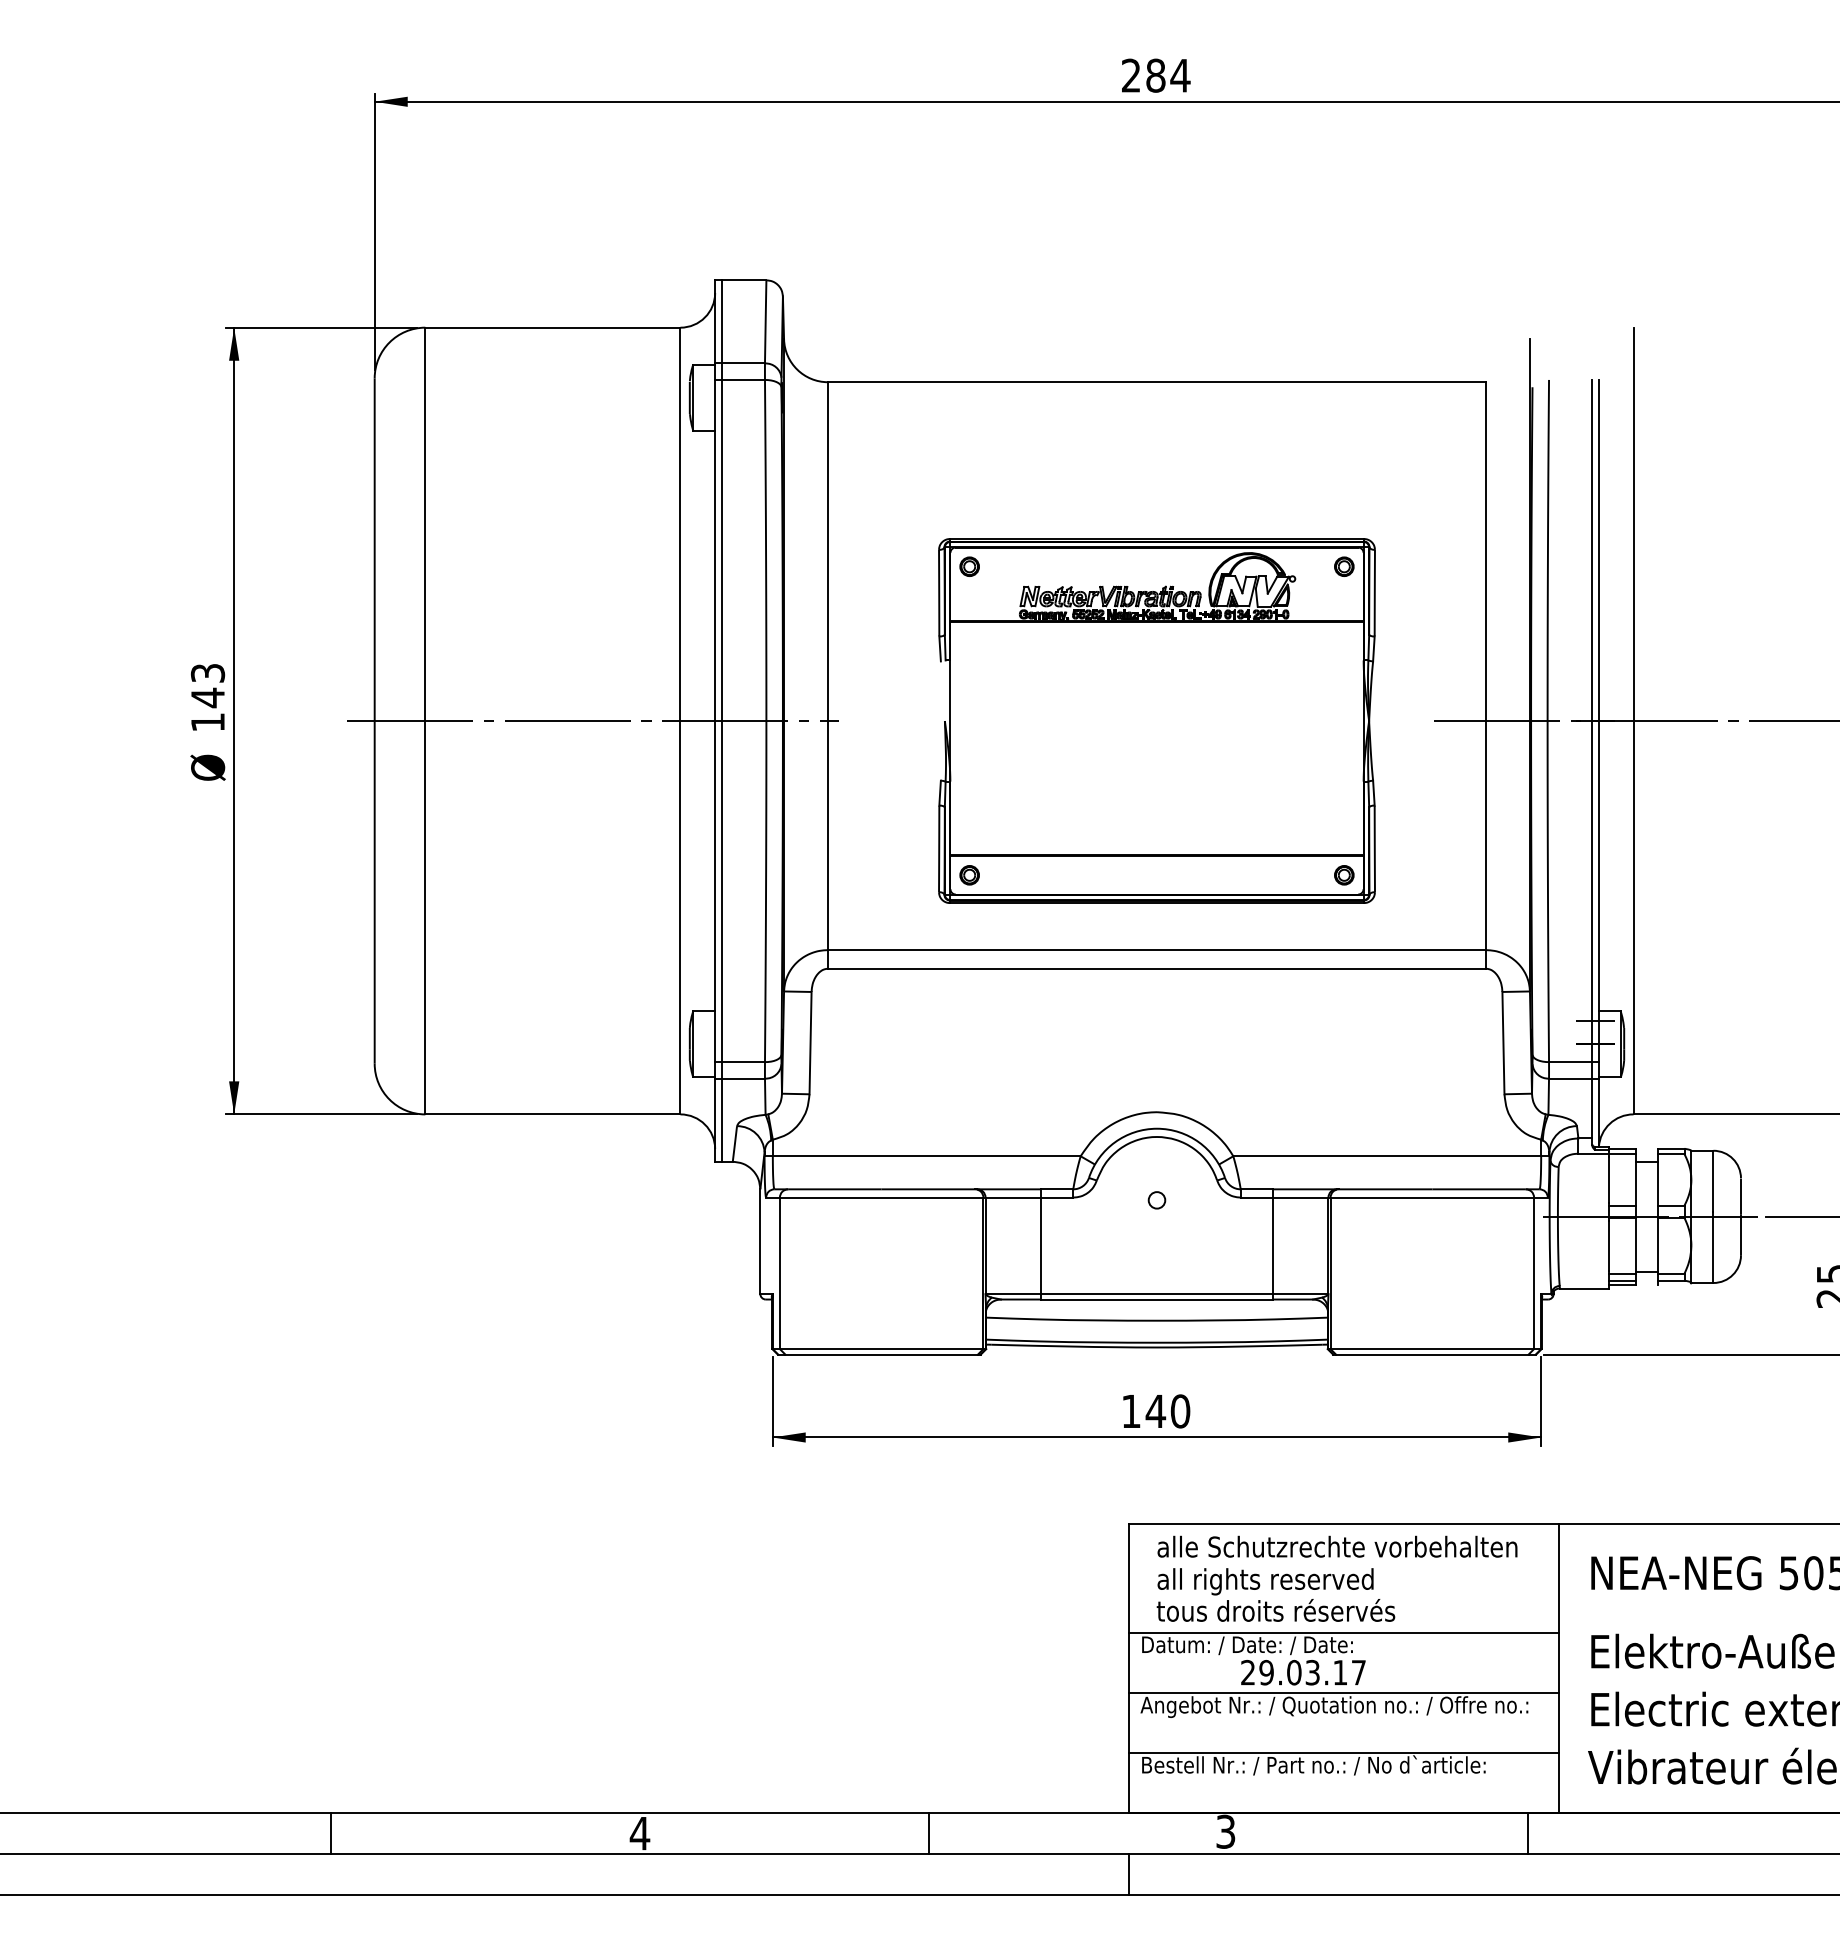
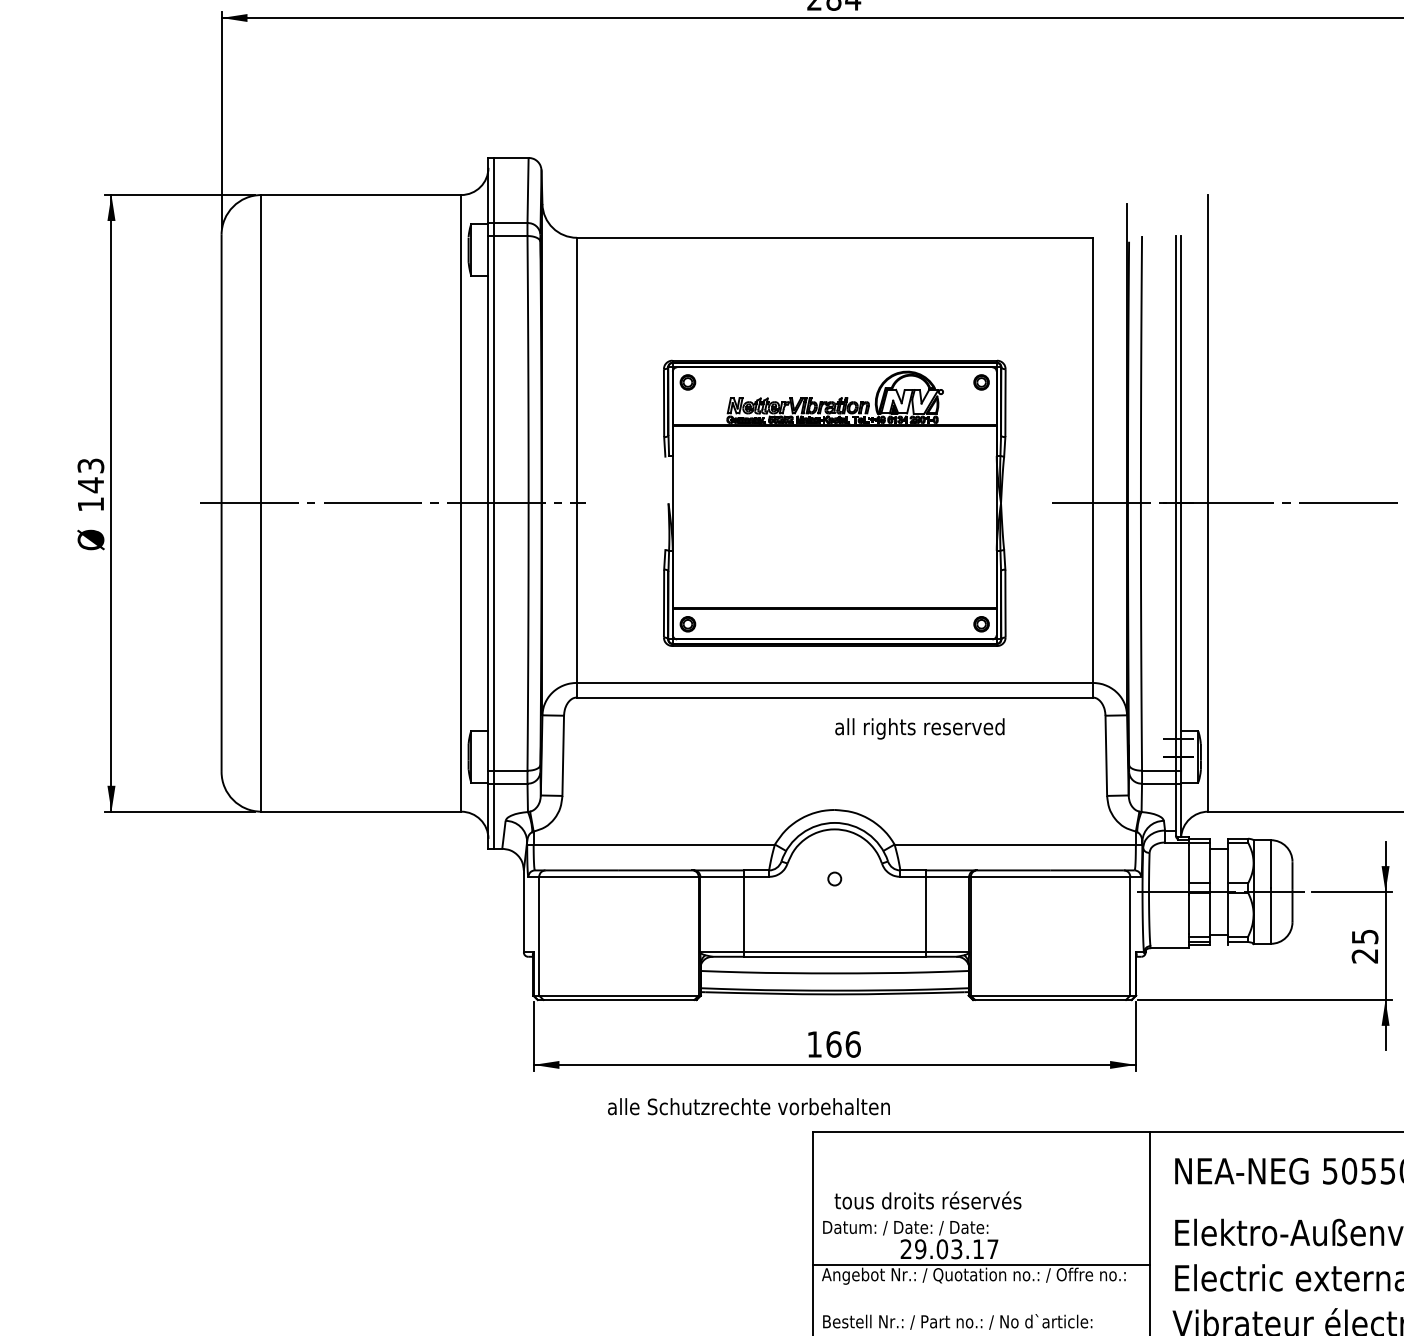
text: (1167, 1411) -> (842, 1044), 140 -> 166
text: (1337, 1546) -> (748, 1106), moved
text: (1265, 1581) -> (919, 728), moved
line: (1343, 1633) -> (980, 1218), removed
line: (1343, 1752) -> (980, 1311), removed

